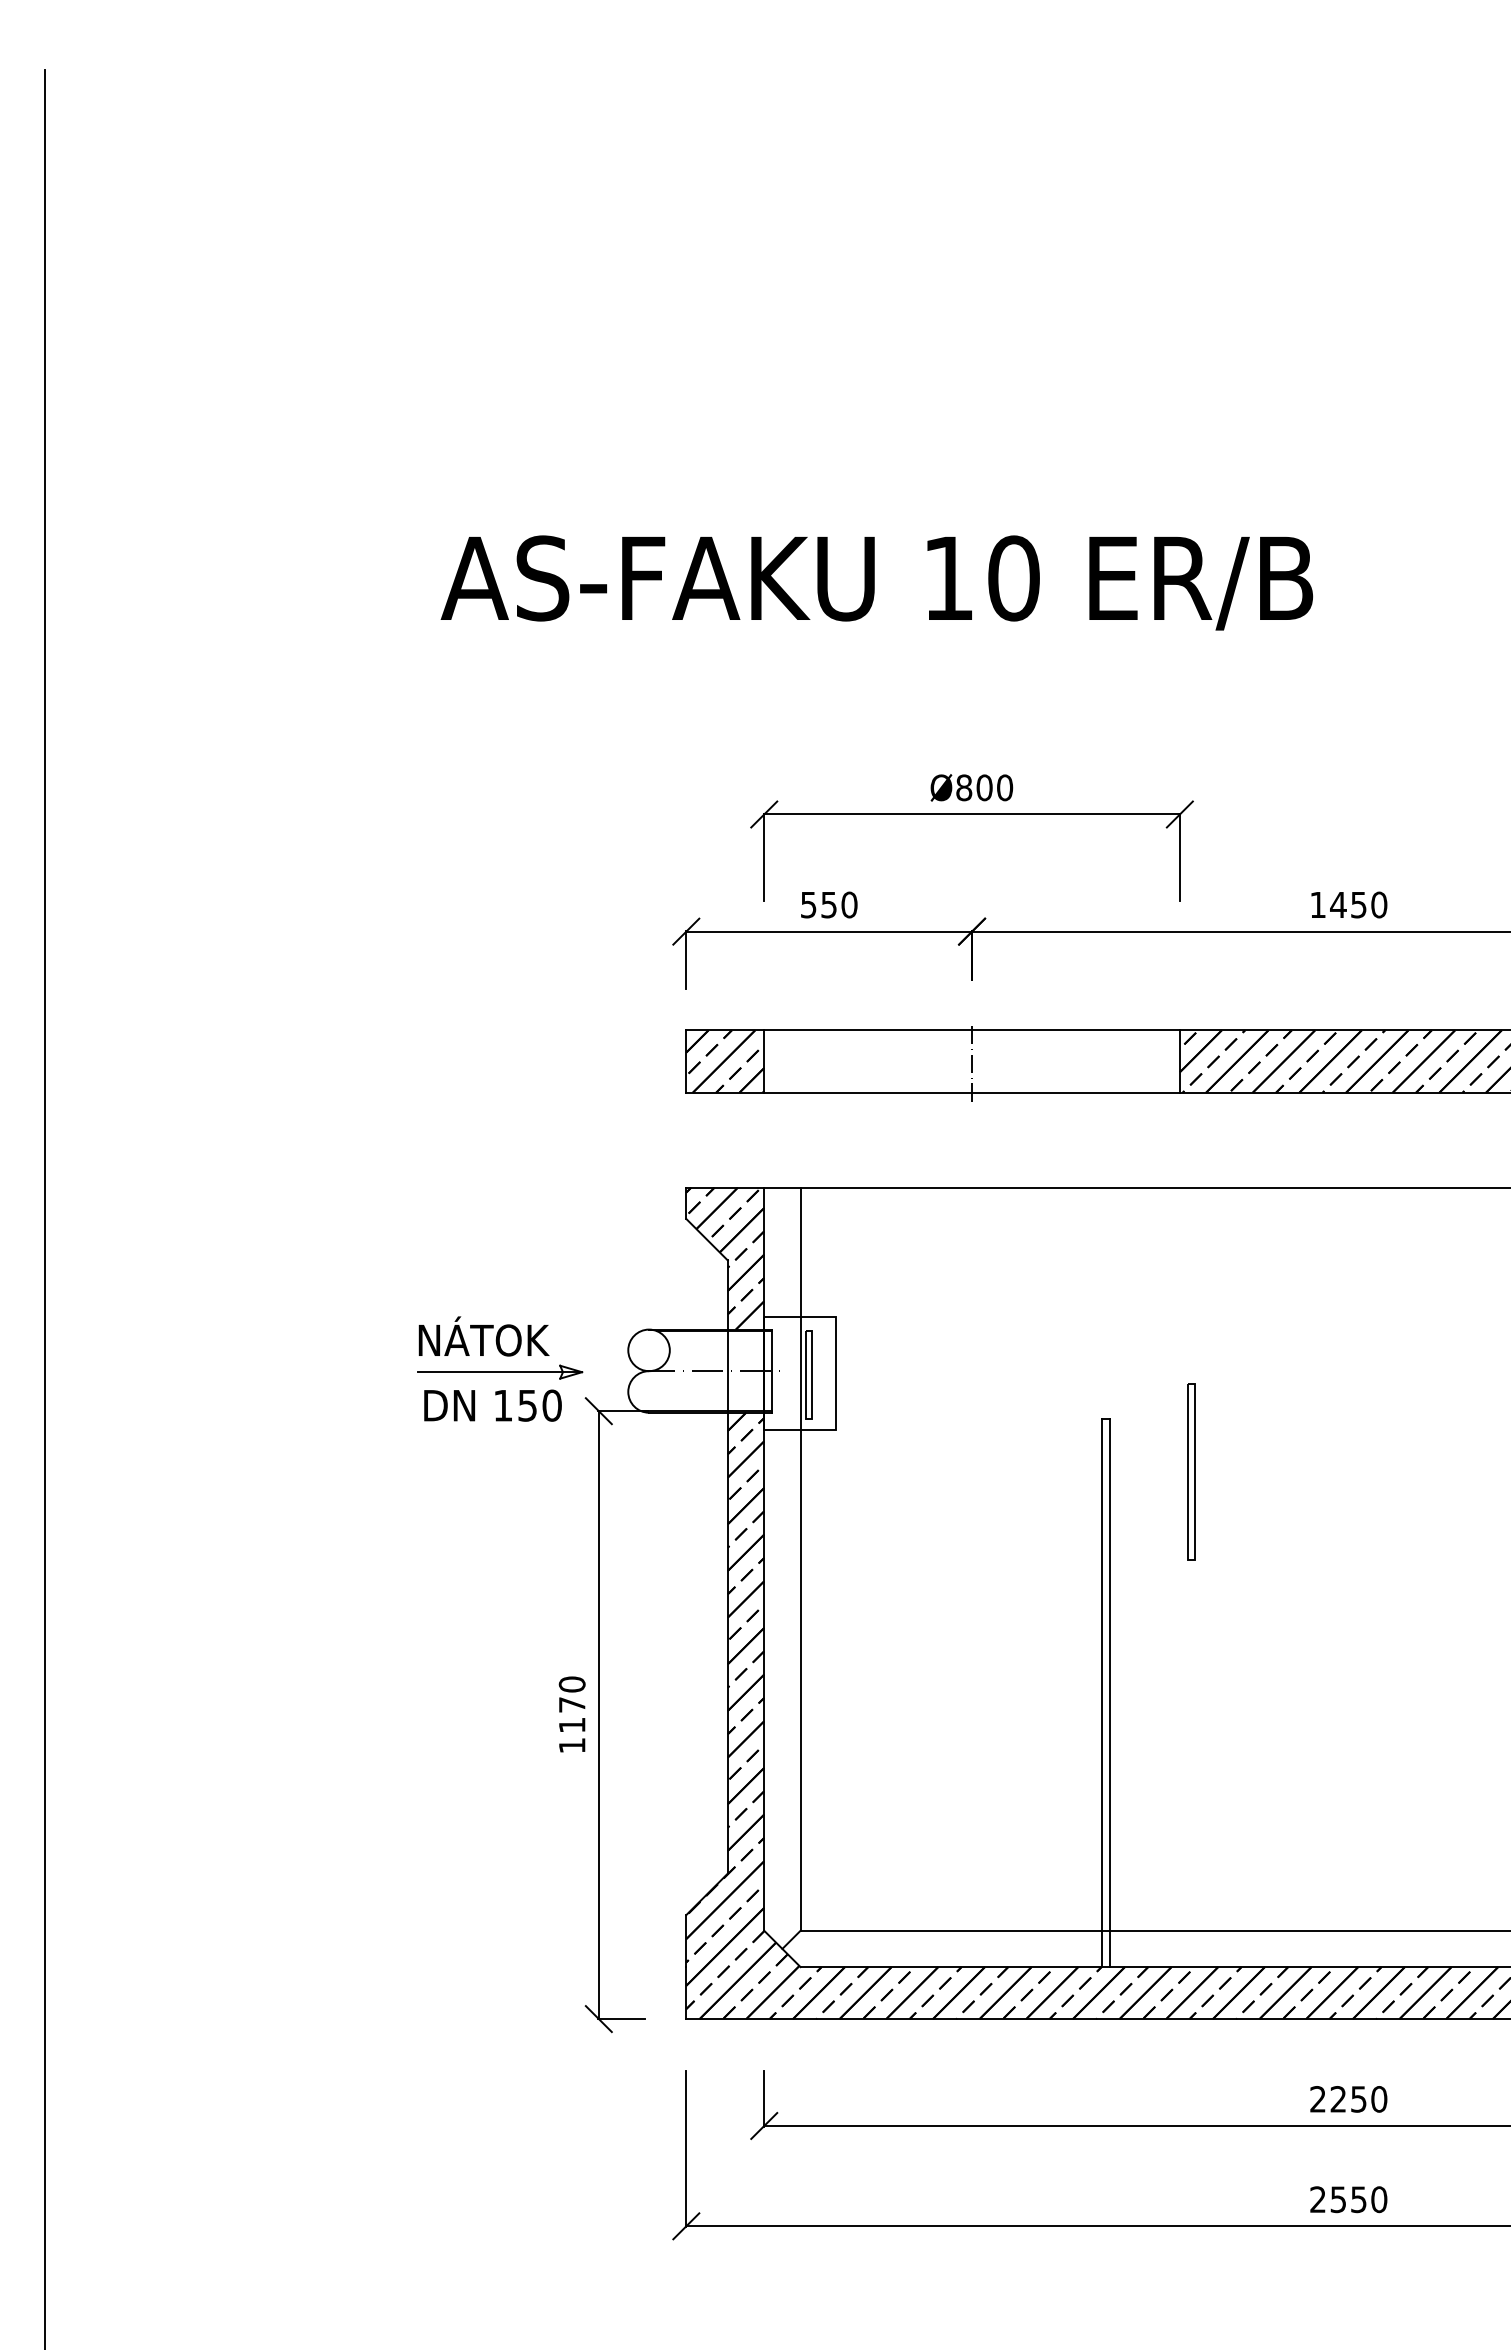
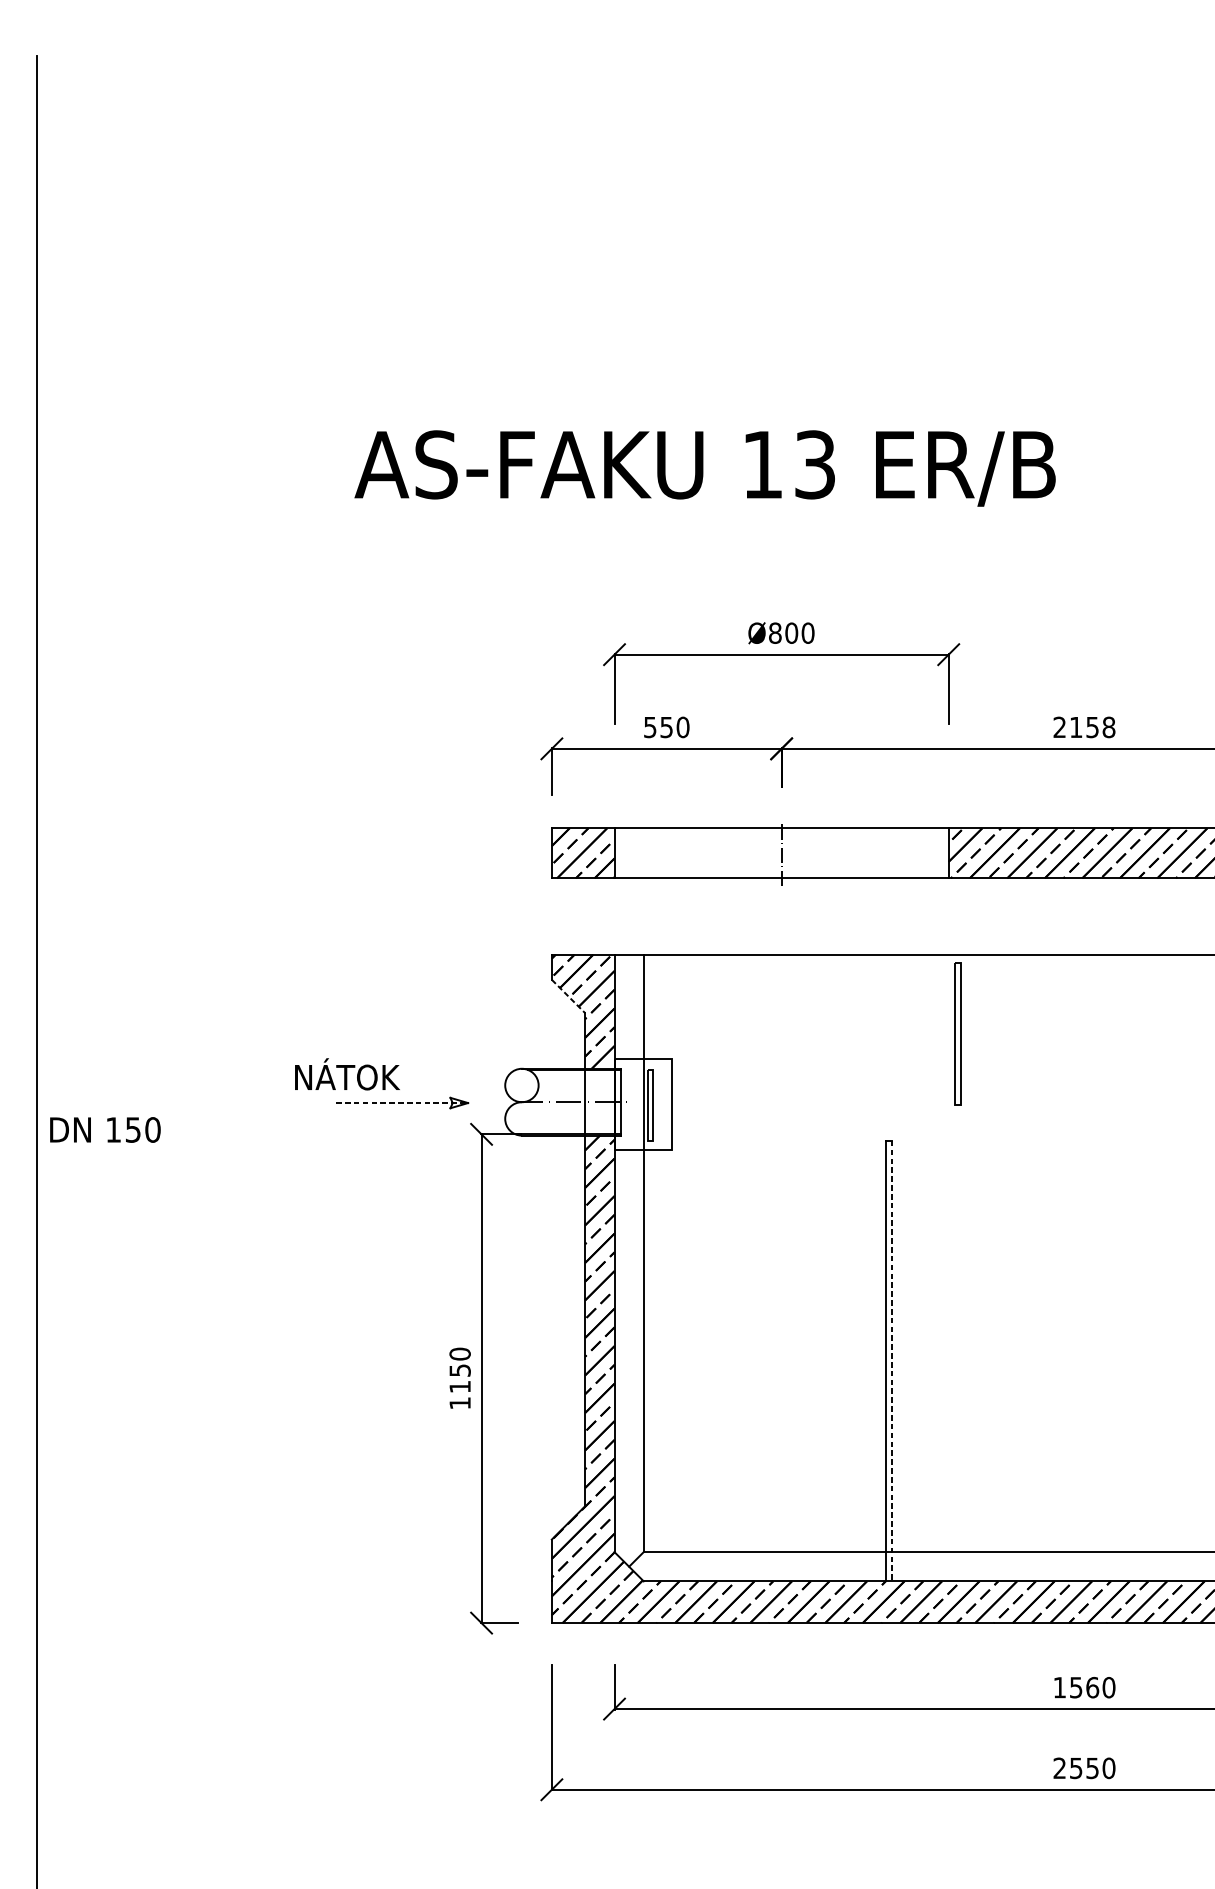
text: (1013, 578) -> (814, 464), 10 -> 13
text: (1348, 904) -> (1084, 727), 1450 -> 2158
line: (707, 1240) -> (568, 997), solid -> dashed
text: (483, 1336) -> (347, 1074), moved
line: (500, 1372) -> (402, 1103), solid -> dashed
text: (492, 1405) -> (104, 1129), moved
part: (1191, 1471) -> (958, 1033), moved
line: (1109, 1693) -> (892, 1361), solid -> dashed
text: (572, 1704) -> (460, 1370), 1170 -> 1150
text: (1338, 2099) -> (1076, 1687), 2250 -> 1560

